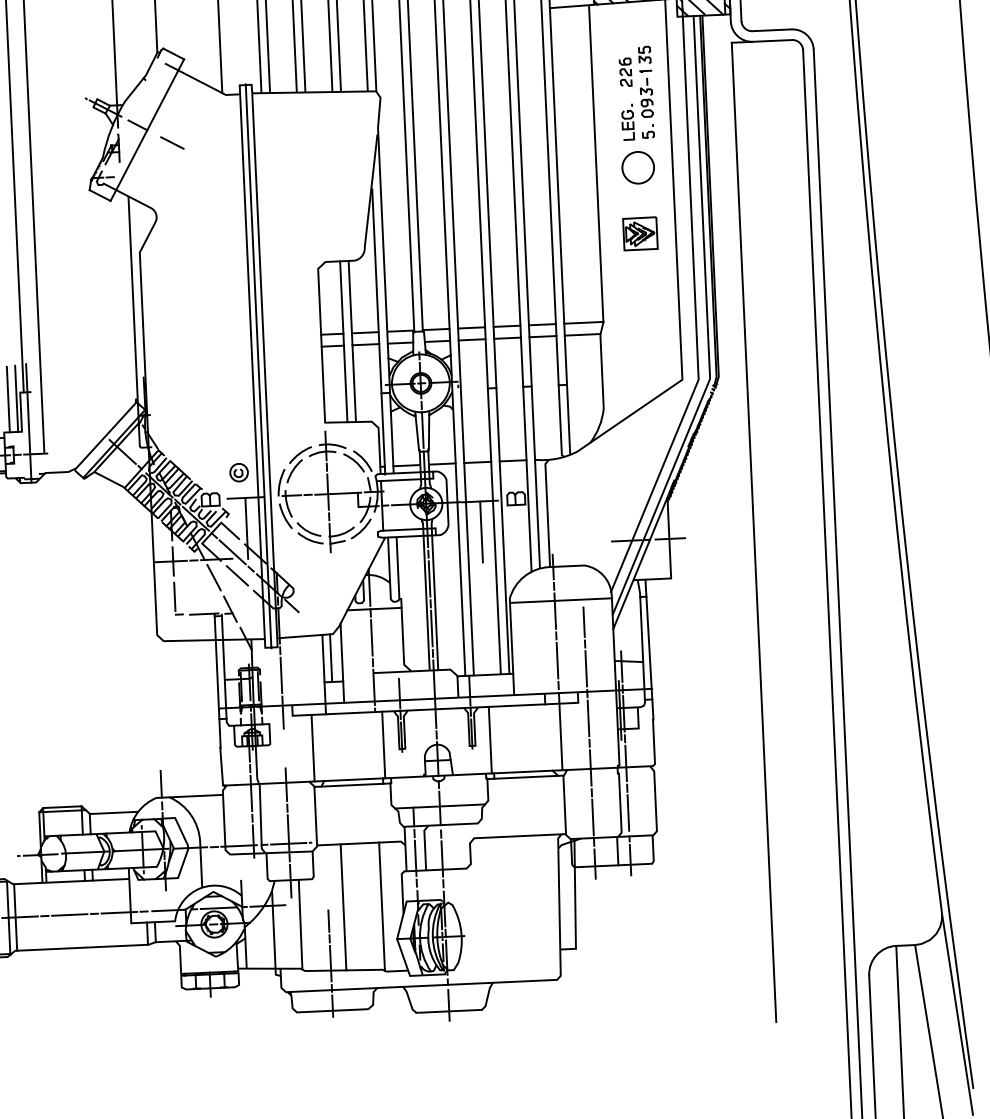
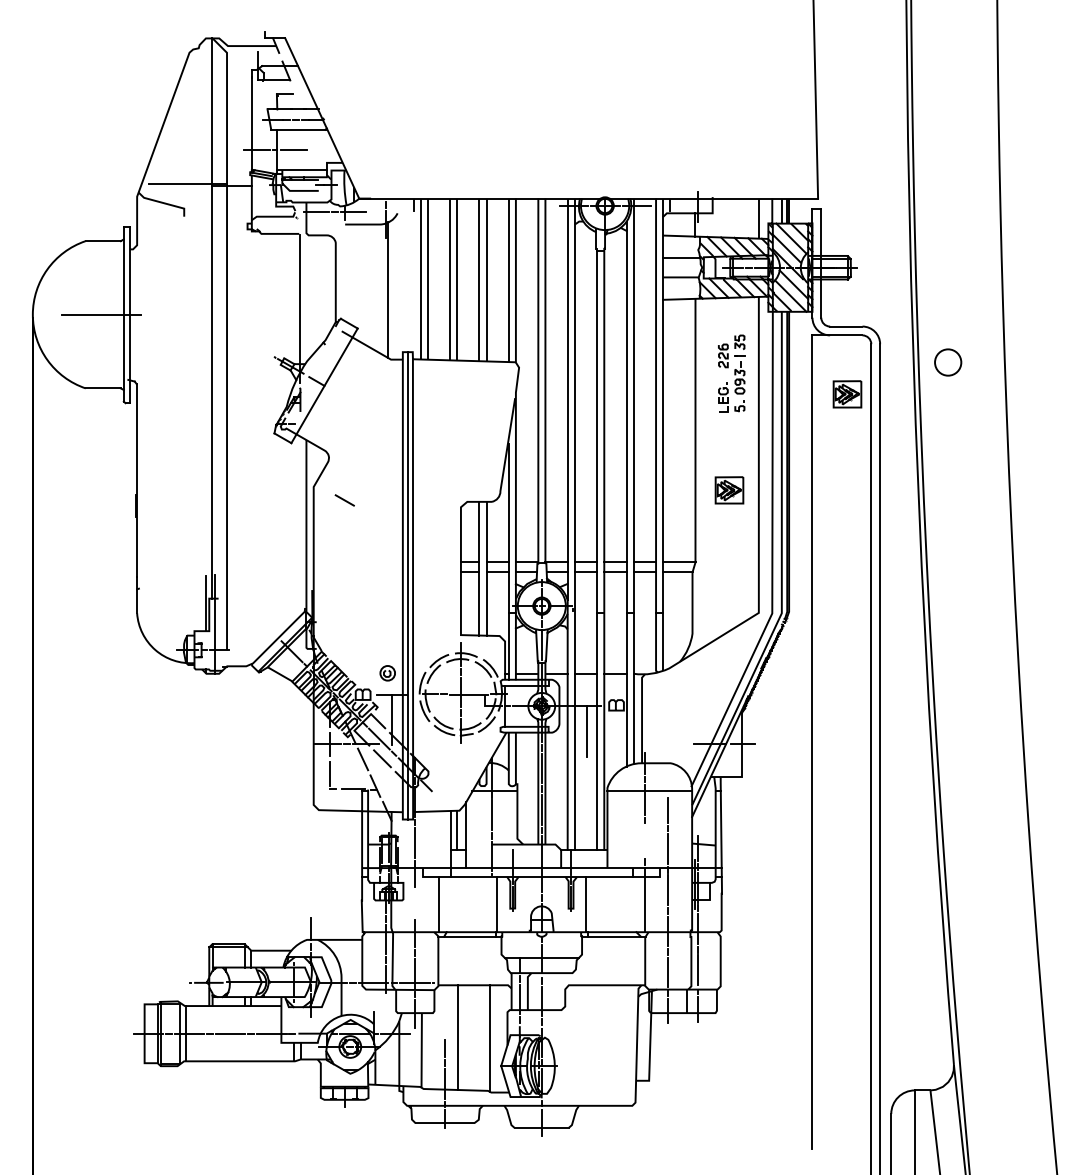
part: (777, 112) -> (847, 394), added
line: (171, 143) -> (344, 500), moved
circle: (638, 167) -> (948, 362), moved
line: (8, 398) -> (199, 603), removed
line: (557, 659) -> (644, 840), removed

